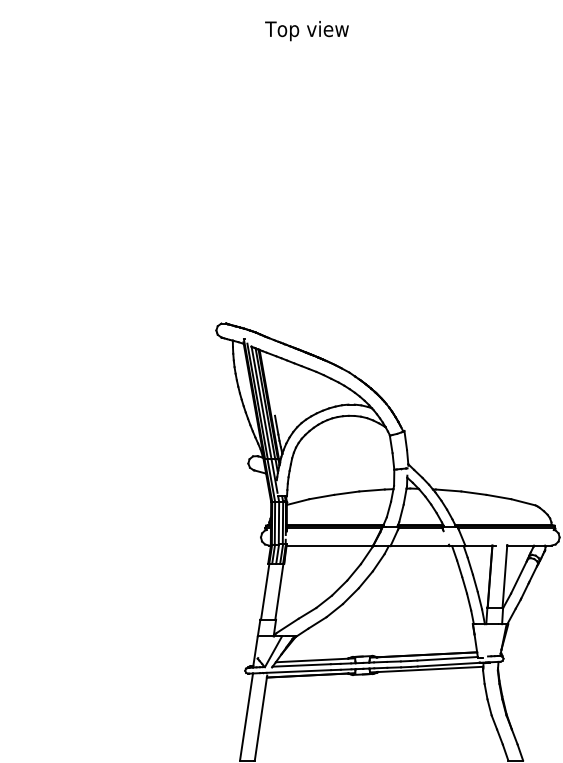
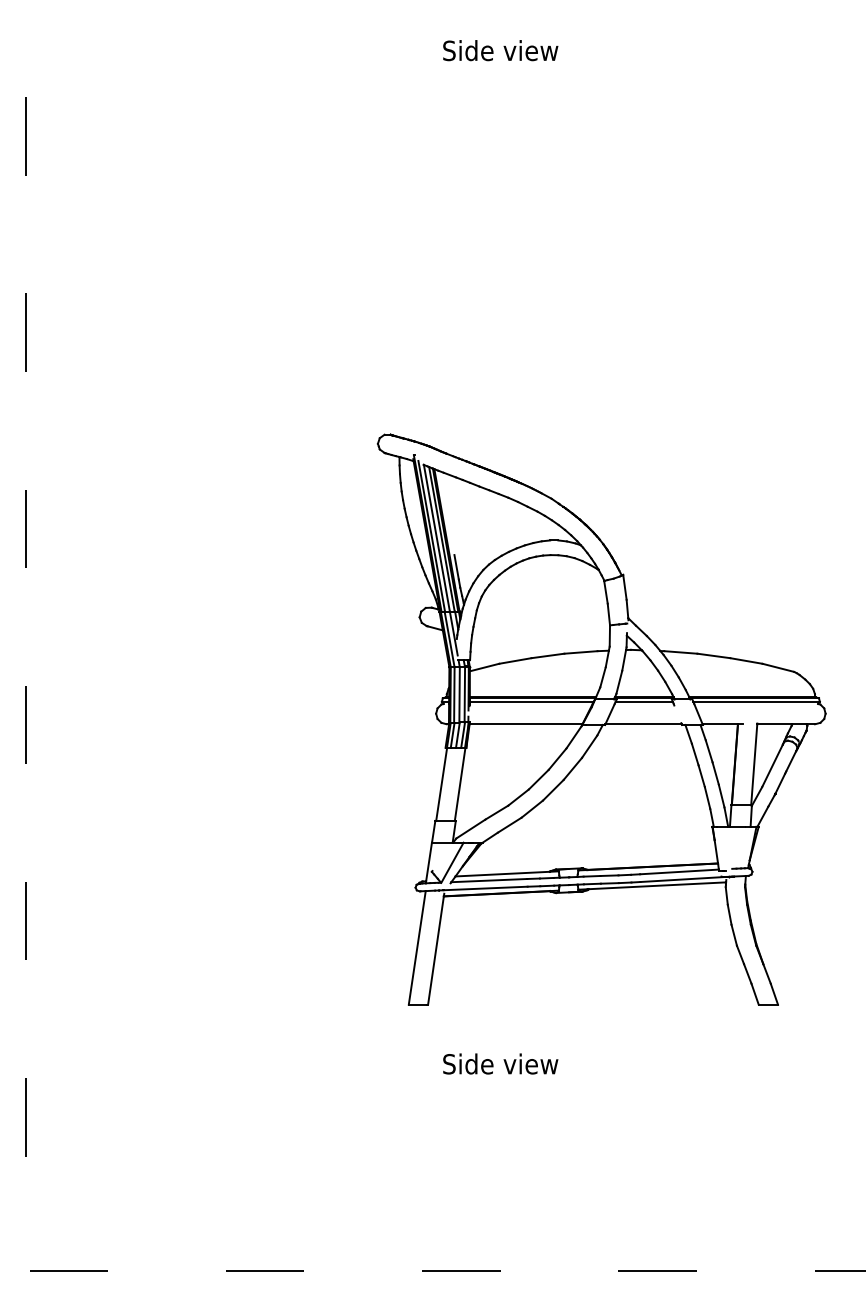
text: (309, 31) -> (499, 53), Top view -> Side view

